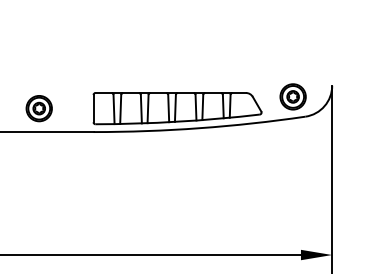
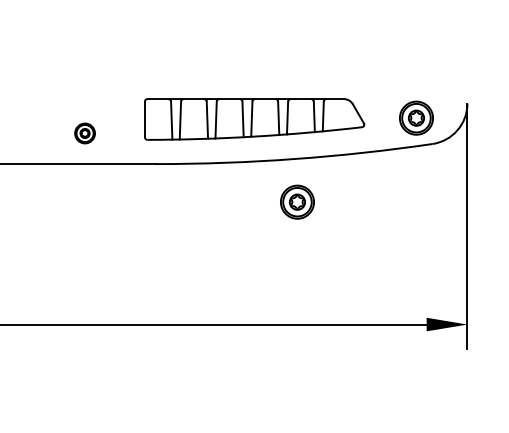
part: (38, 108) -> (84, 133), size x0.6
part: (177, 108) -> (254, 119), moved
part: (201, 160) -> (297, 201), added

